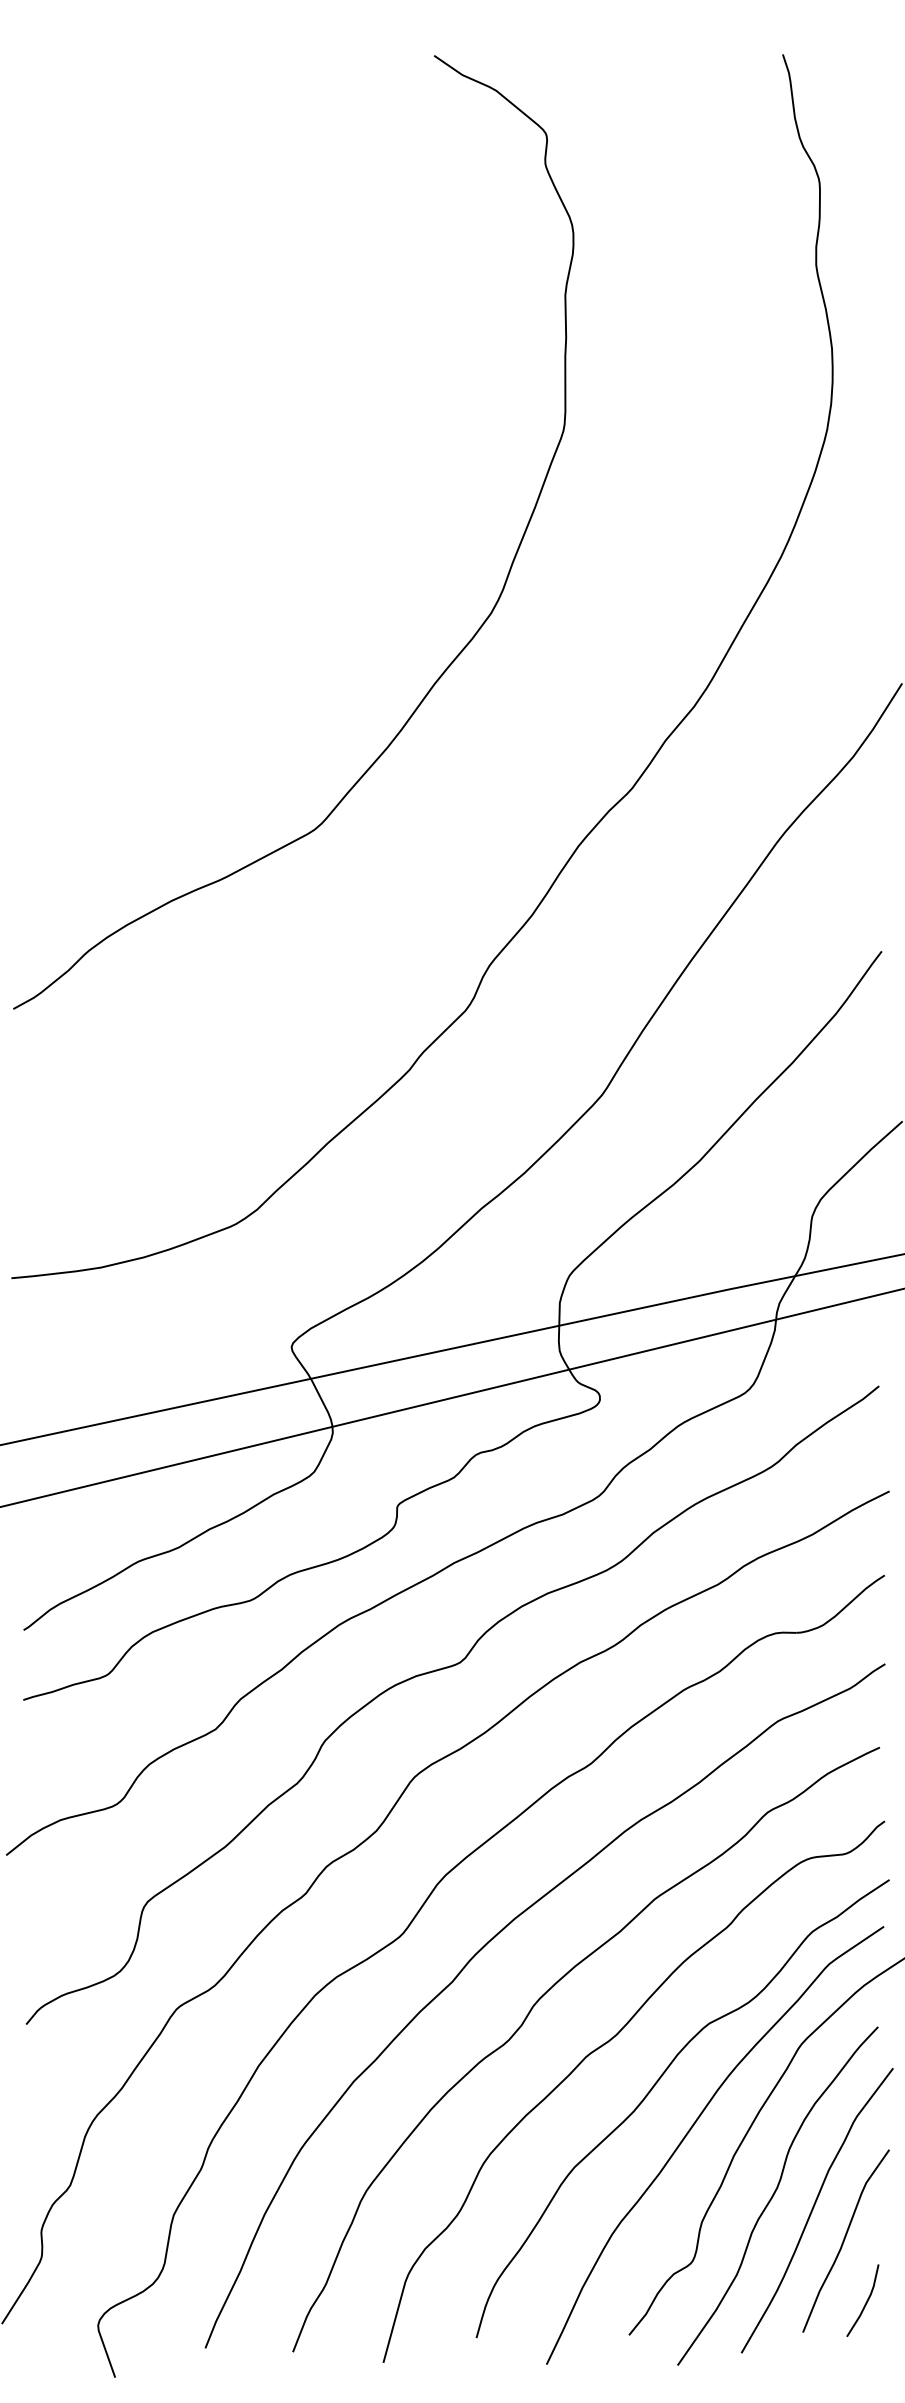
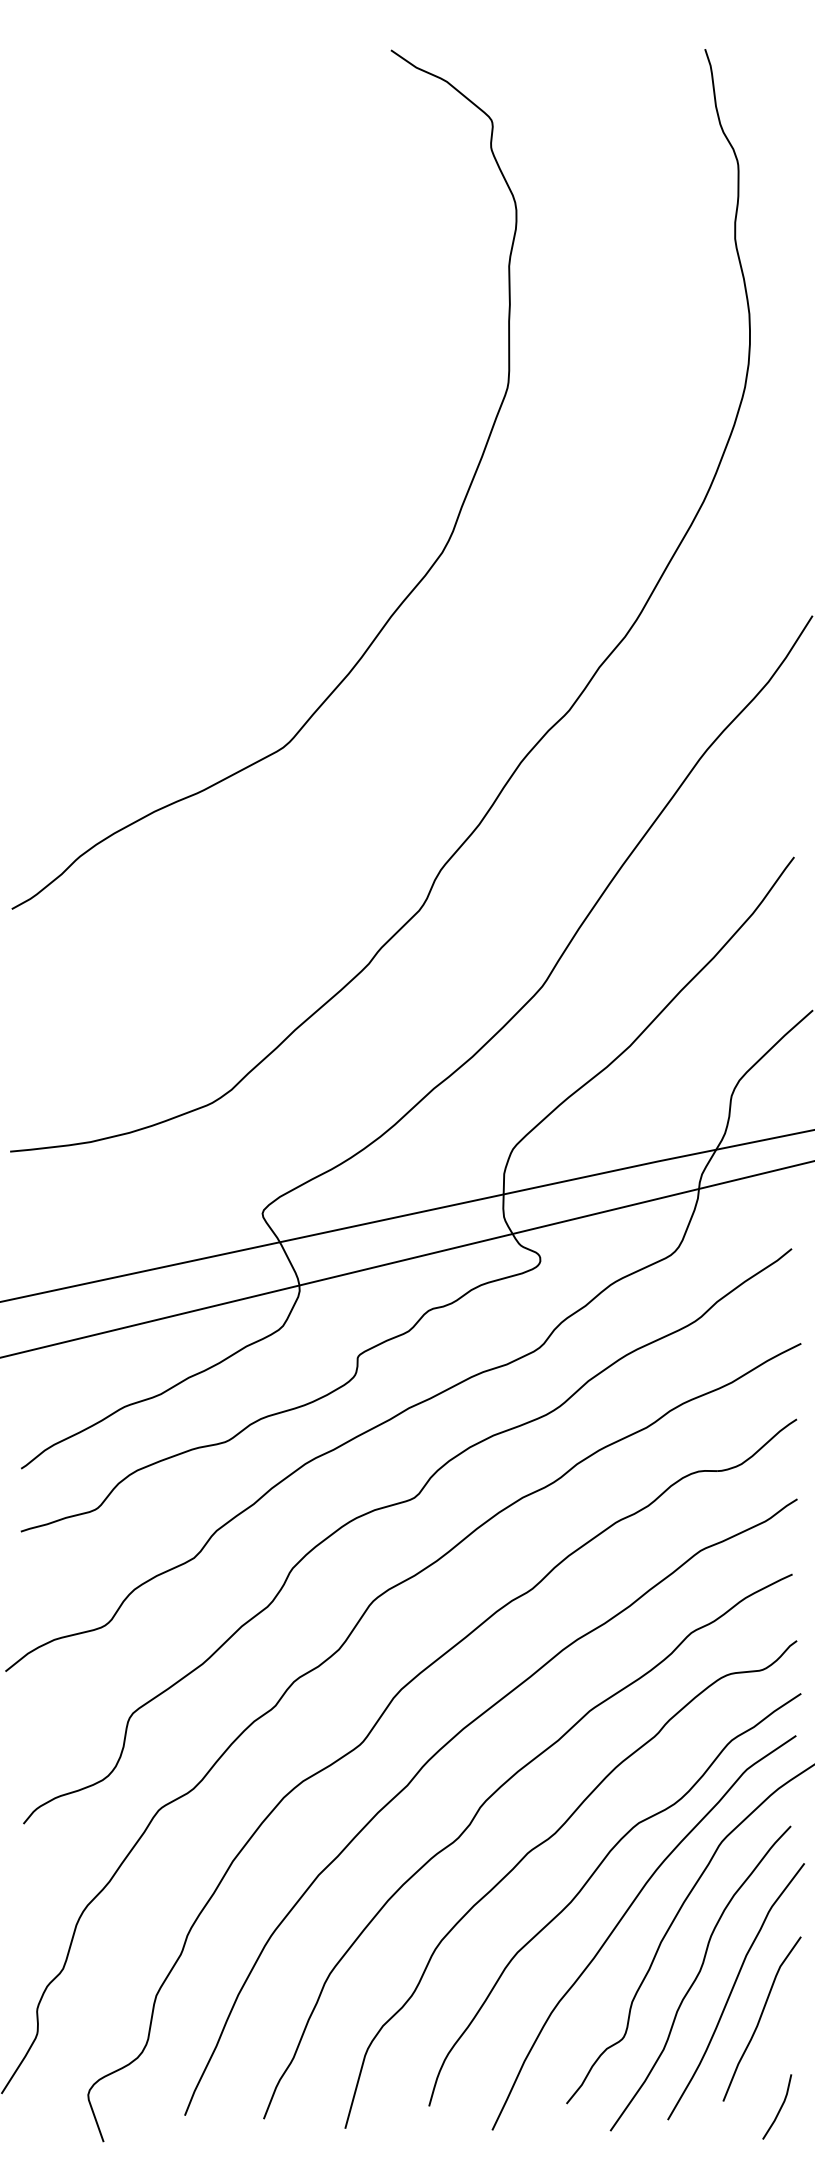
line: (865, 2302) -> (779, 2108), moved

